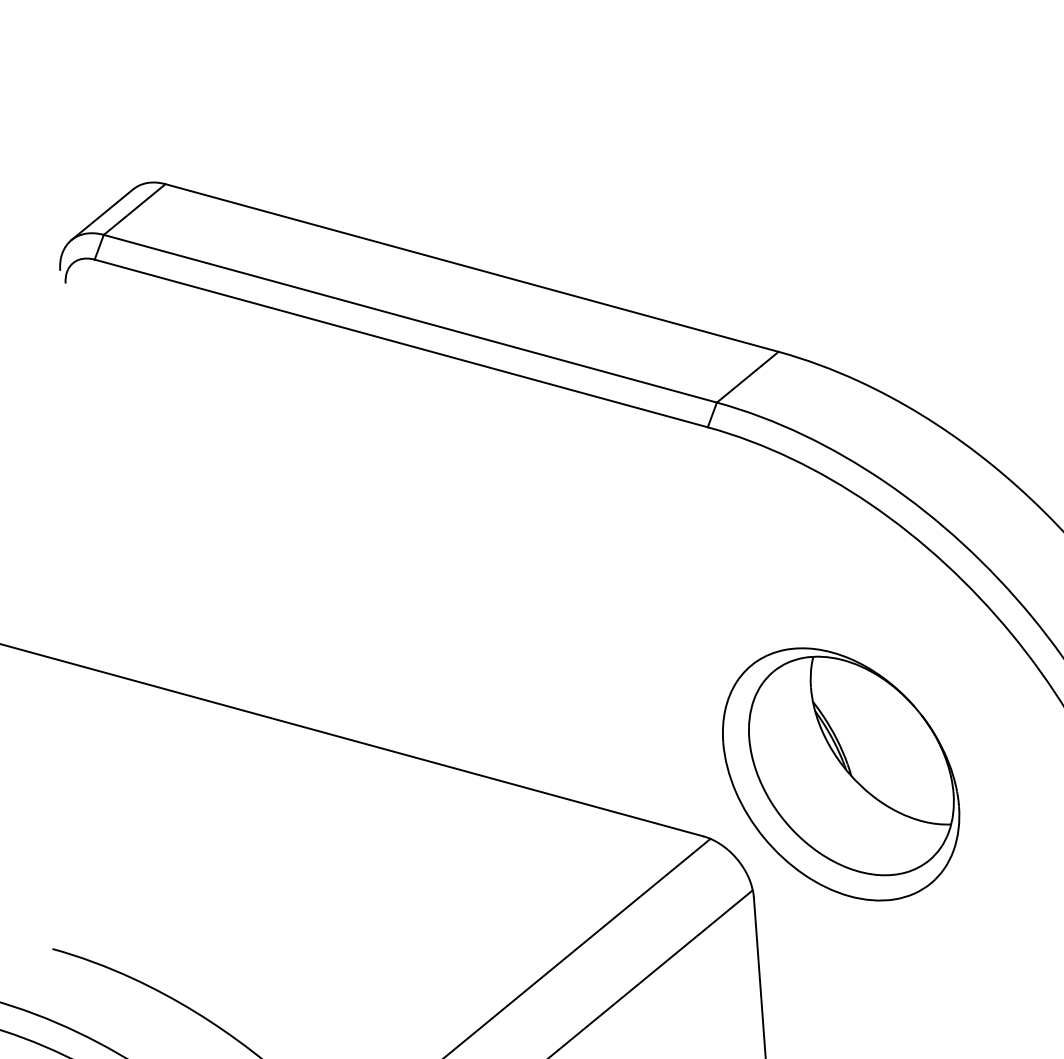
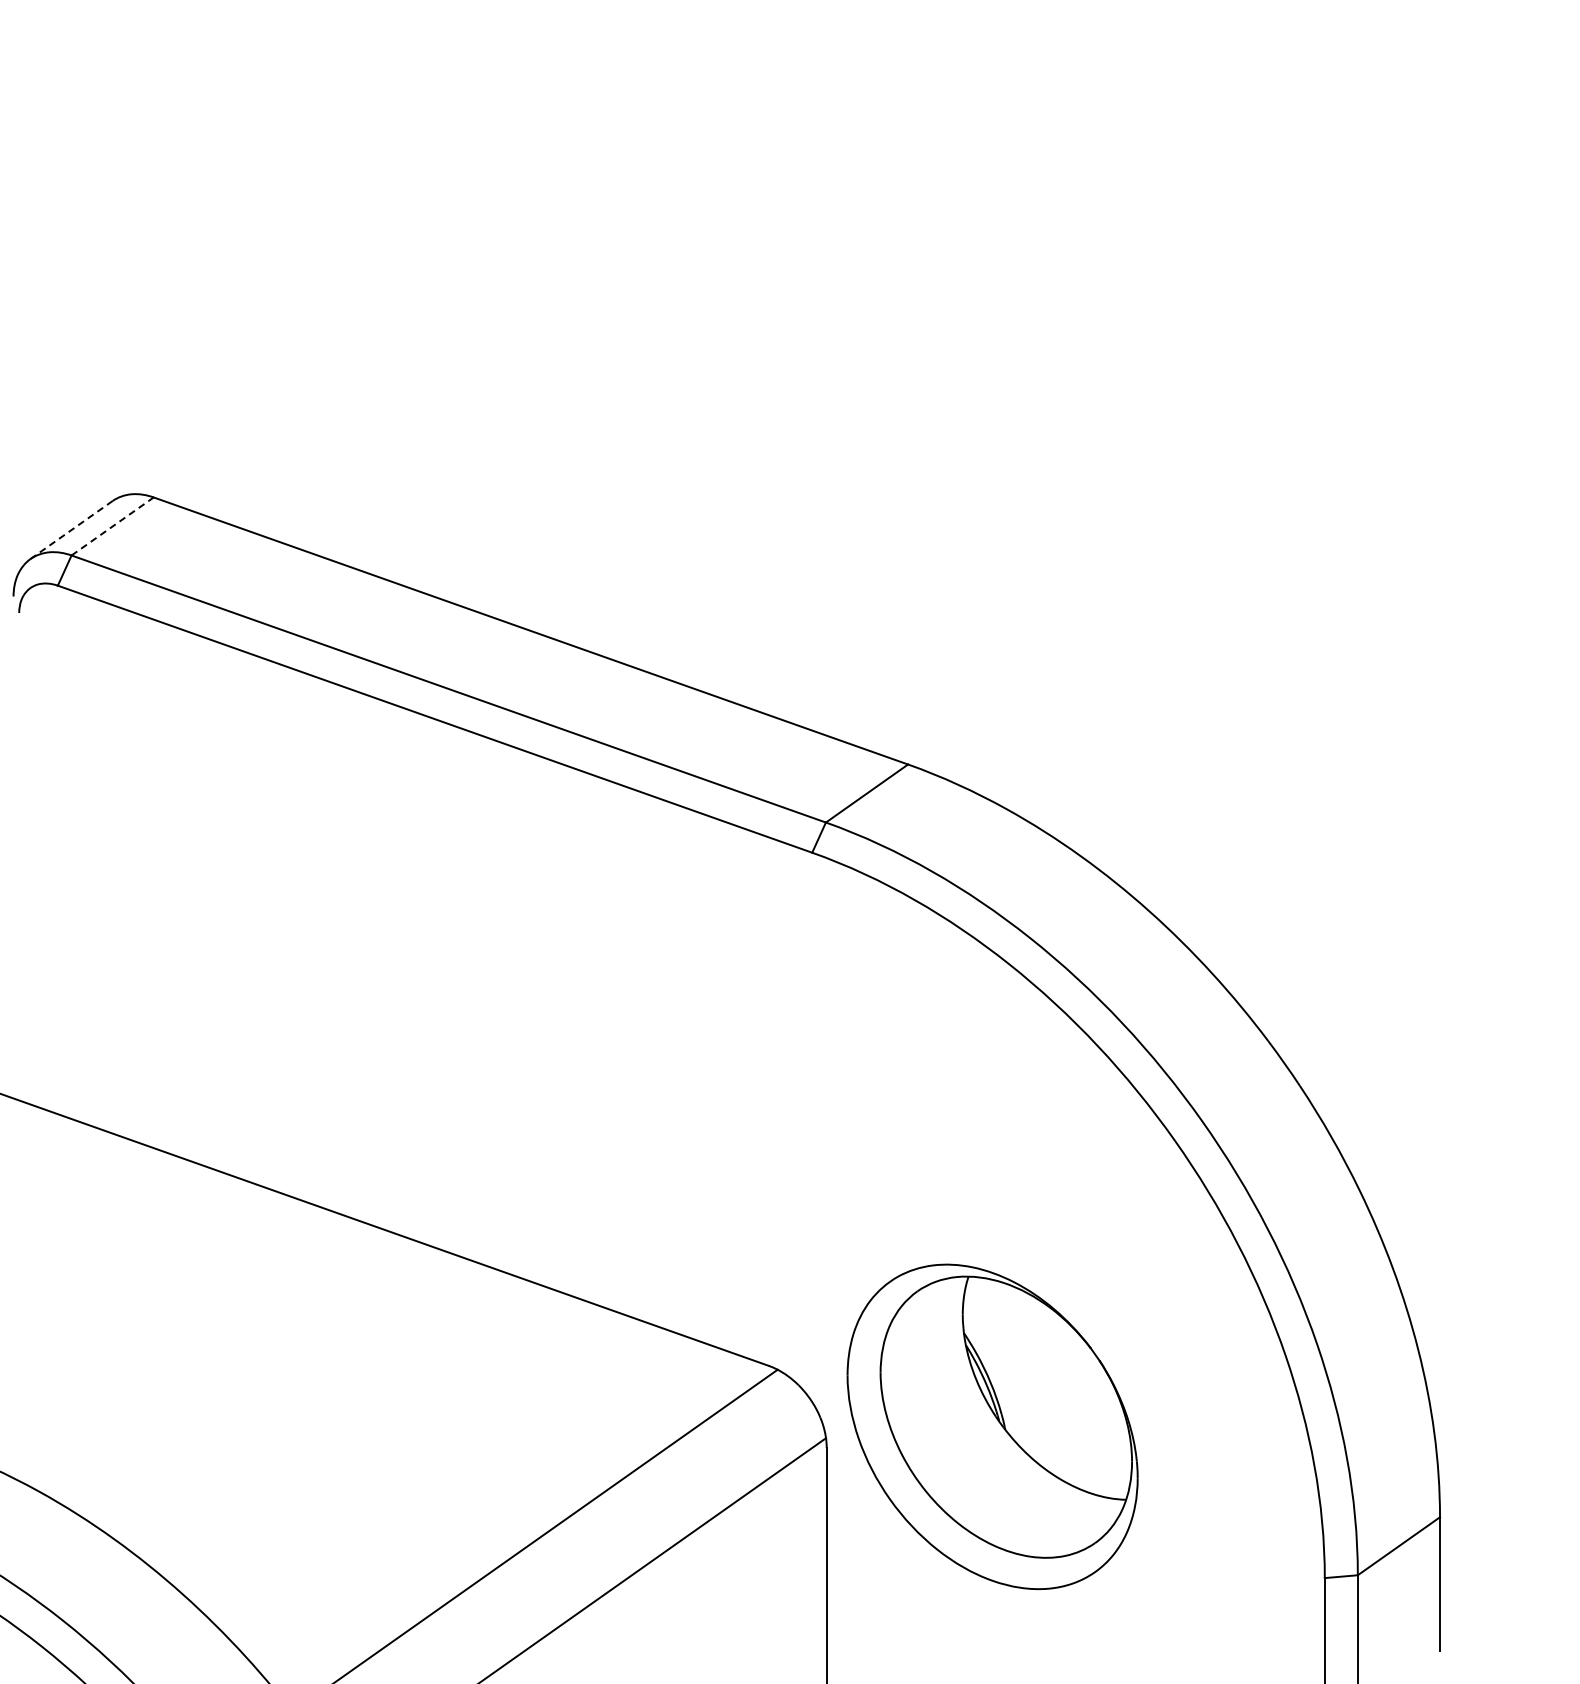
line: (135, 209) -> (113, 526), solid -> dashed
line: (102, 215) -> (71, 530), solid -> dashed
part: (841, 774) -> (992, 1426), moved

